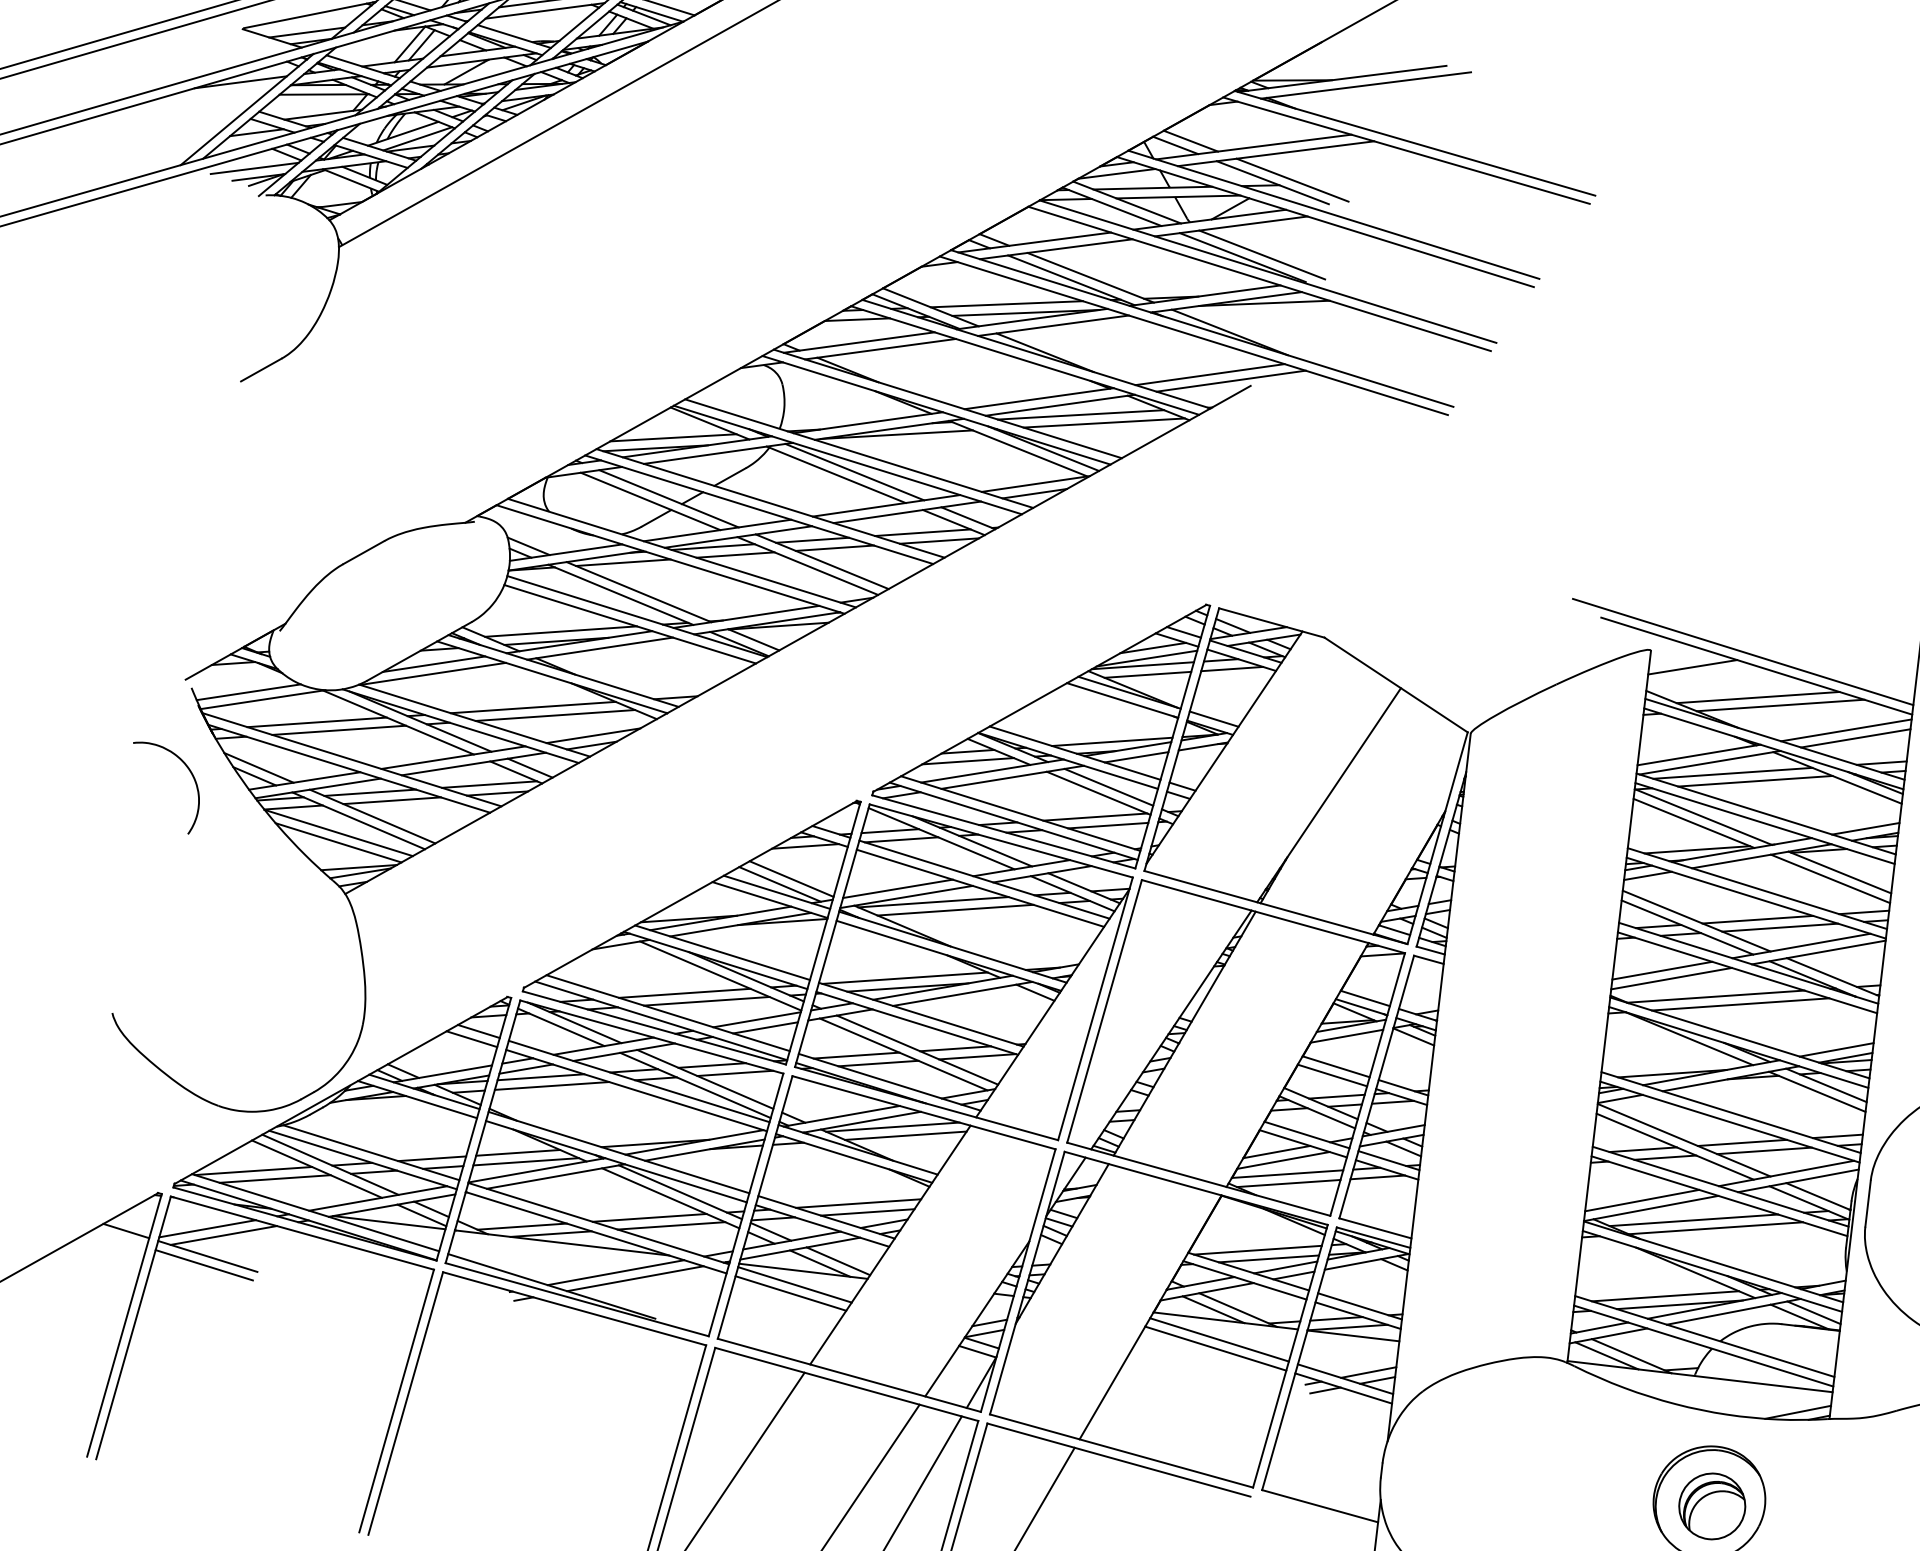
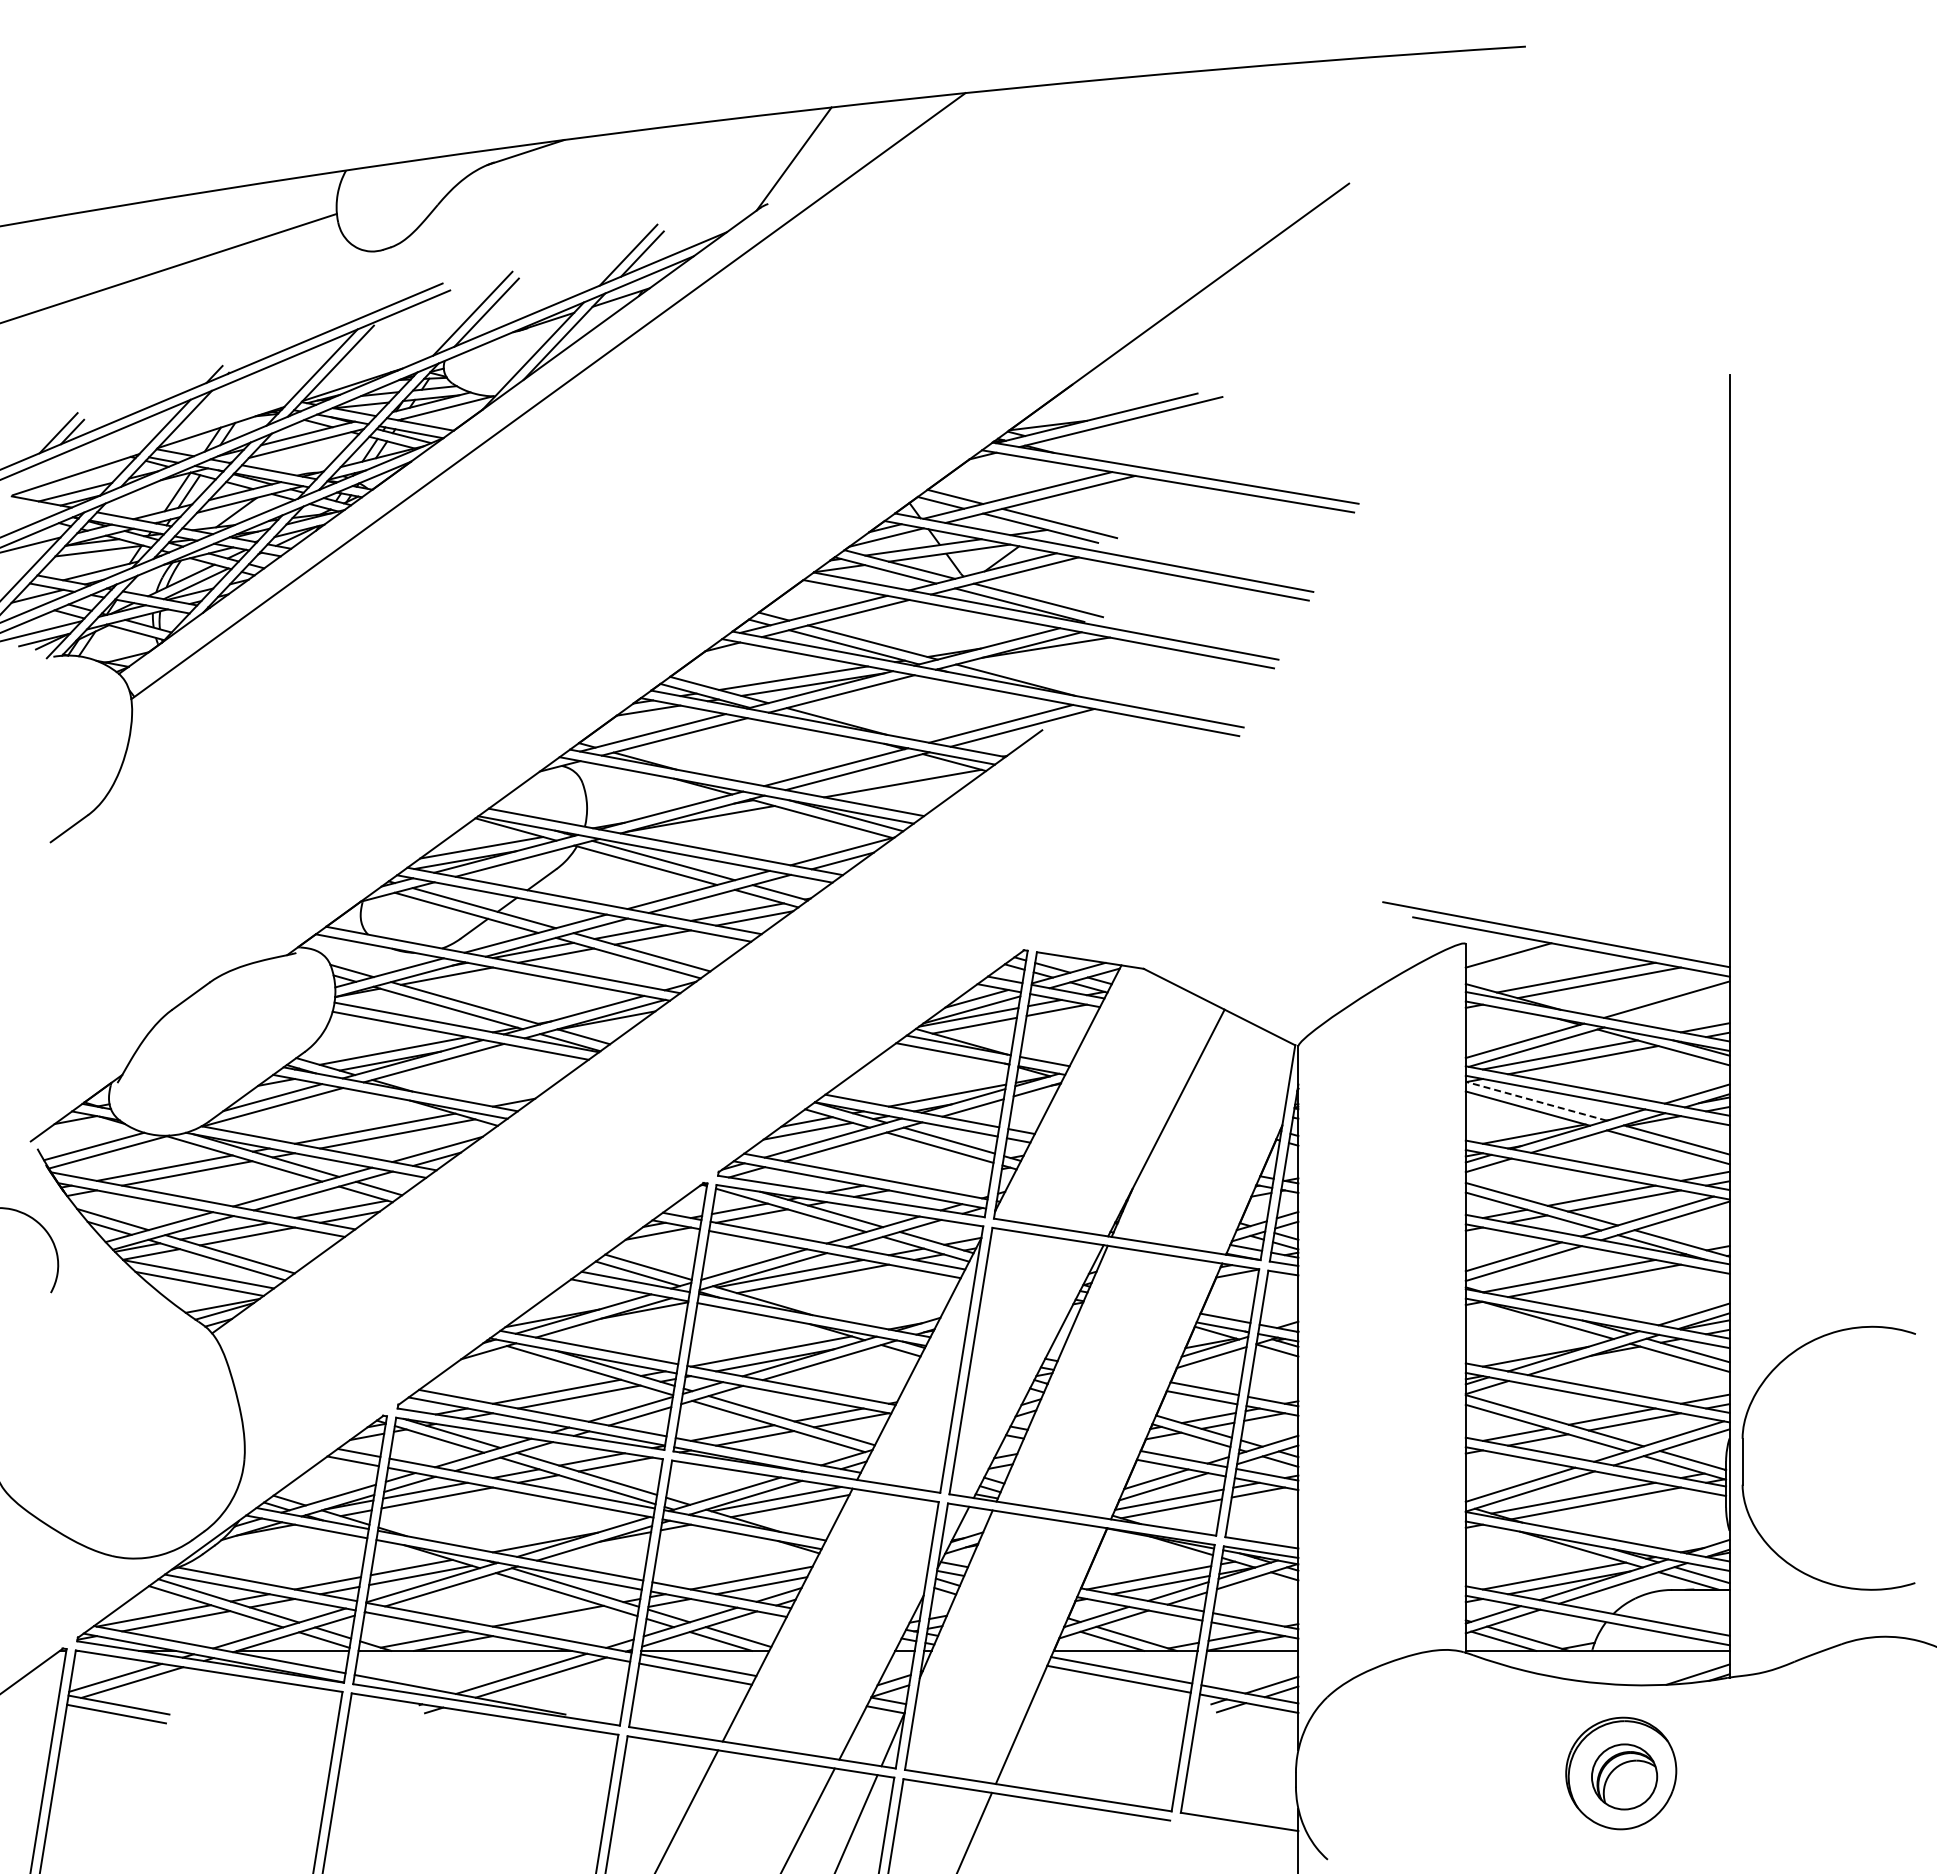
line: (1081, 415) -> (879, 778), removed
line: (1855, 738) -> (1676, 1006), removed
line: (1095, 816) -> (939, 1170), removed
line: (1702, 817) -> (1535, 1101), solid -> dashed
line: (1108, 825) -> (953, 1178), removed
line: (671, 1225) -> (570, 1621), removed
line: (125, 1230) -> (35, 1689), removed

